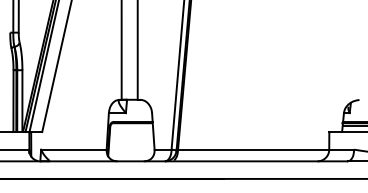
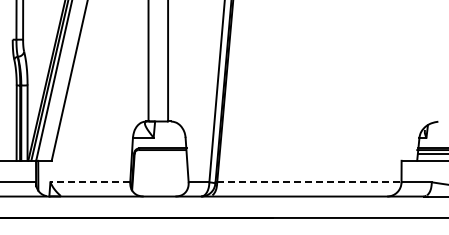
line: (74, 149) -> (90, 182), solid -> dashed
line: (253, 149) -> (309, 182), solid -> dashed

